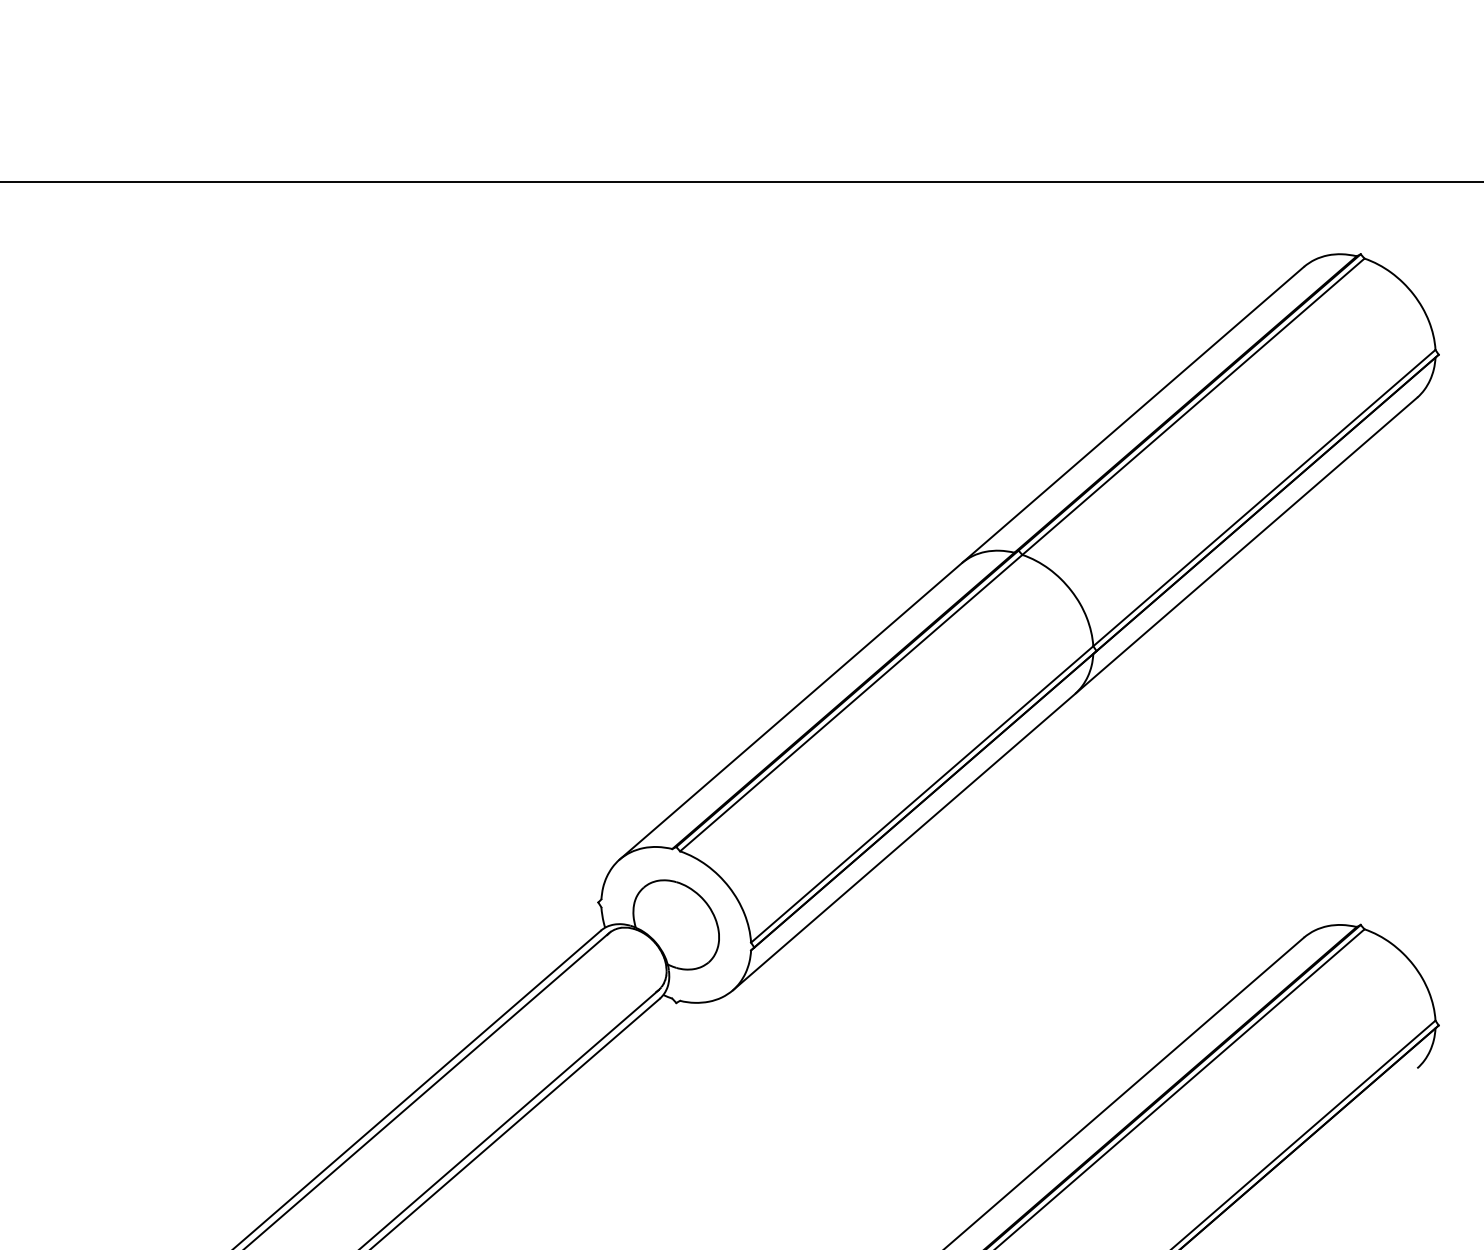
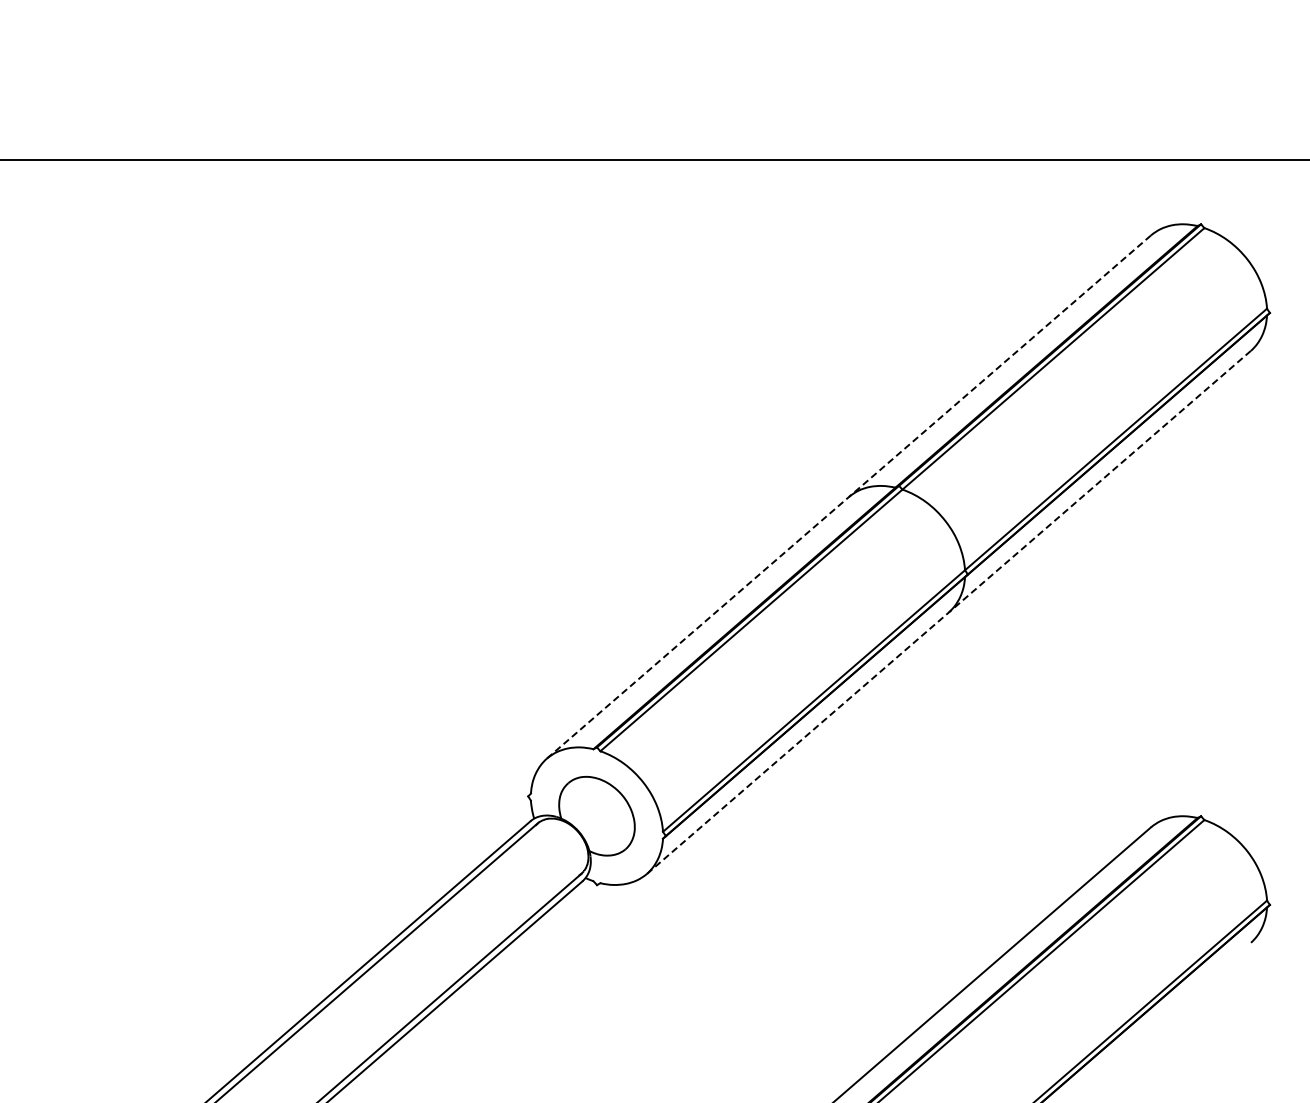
line: (961, 563) -> (848, 497), solid -> dashed
line: (1074, 694) -> (948, 612), solid -> dashed

